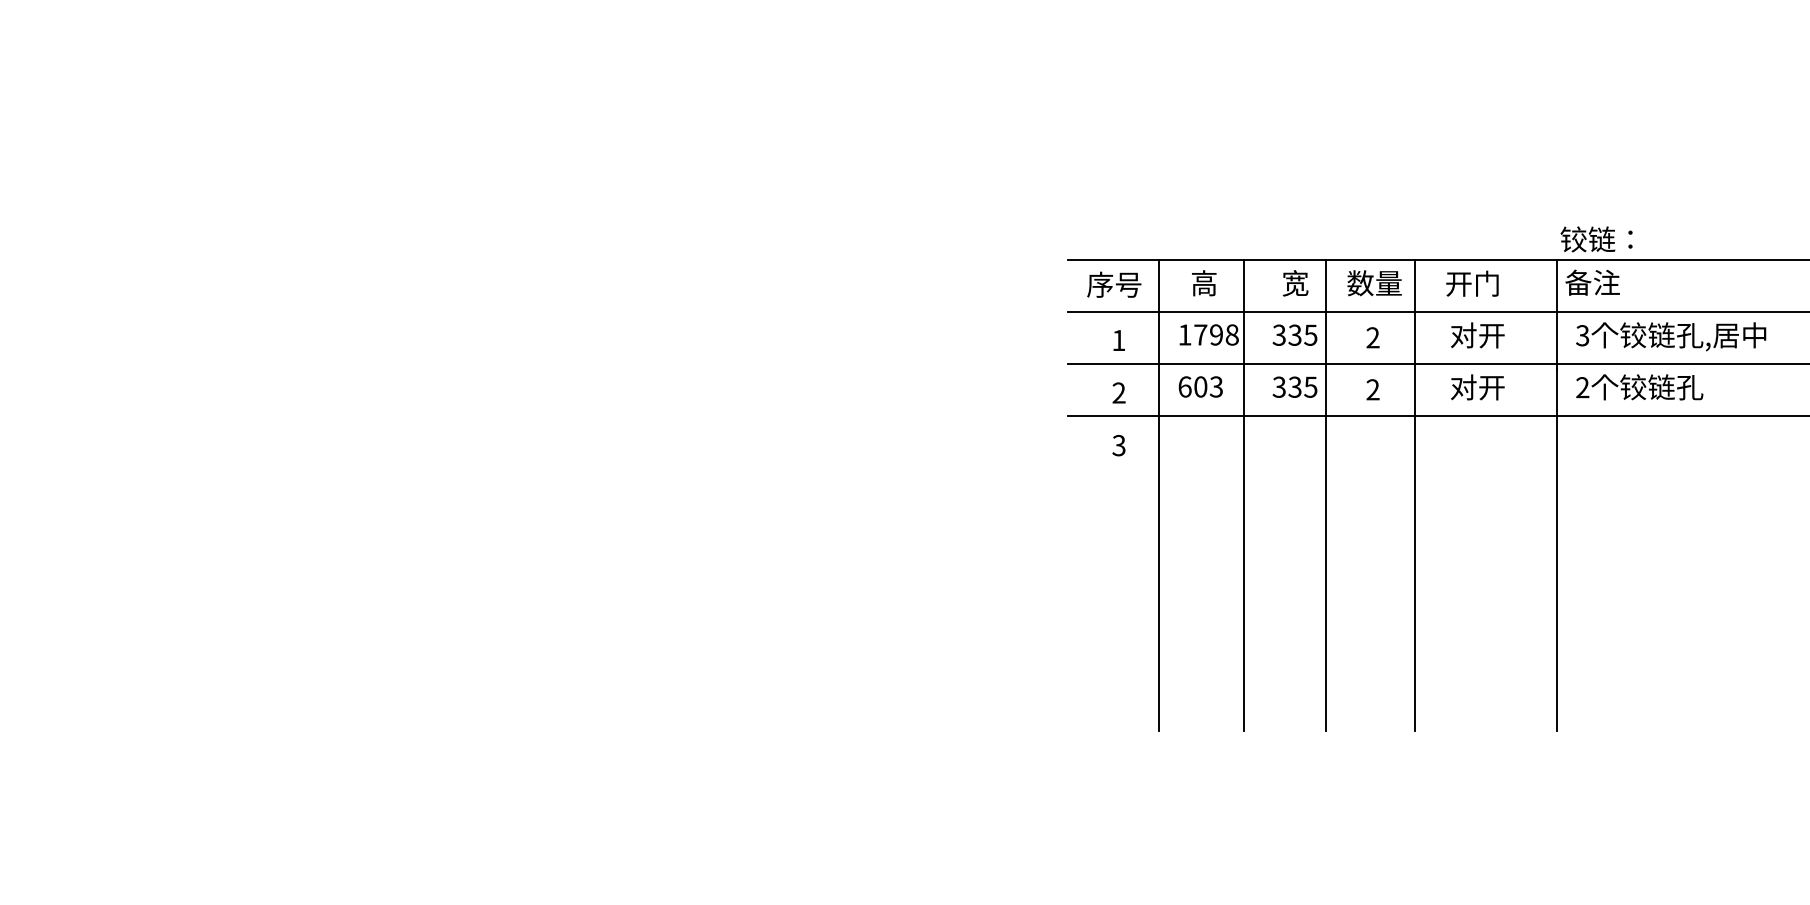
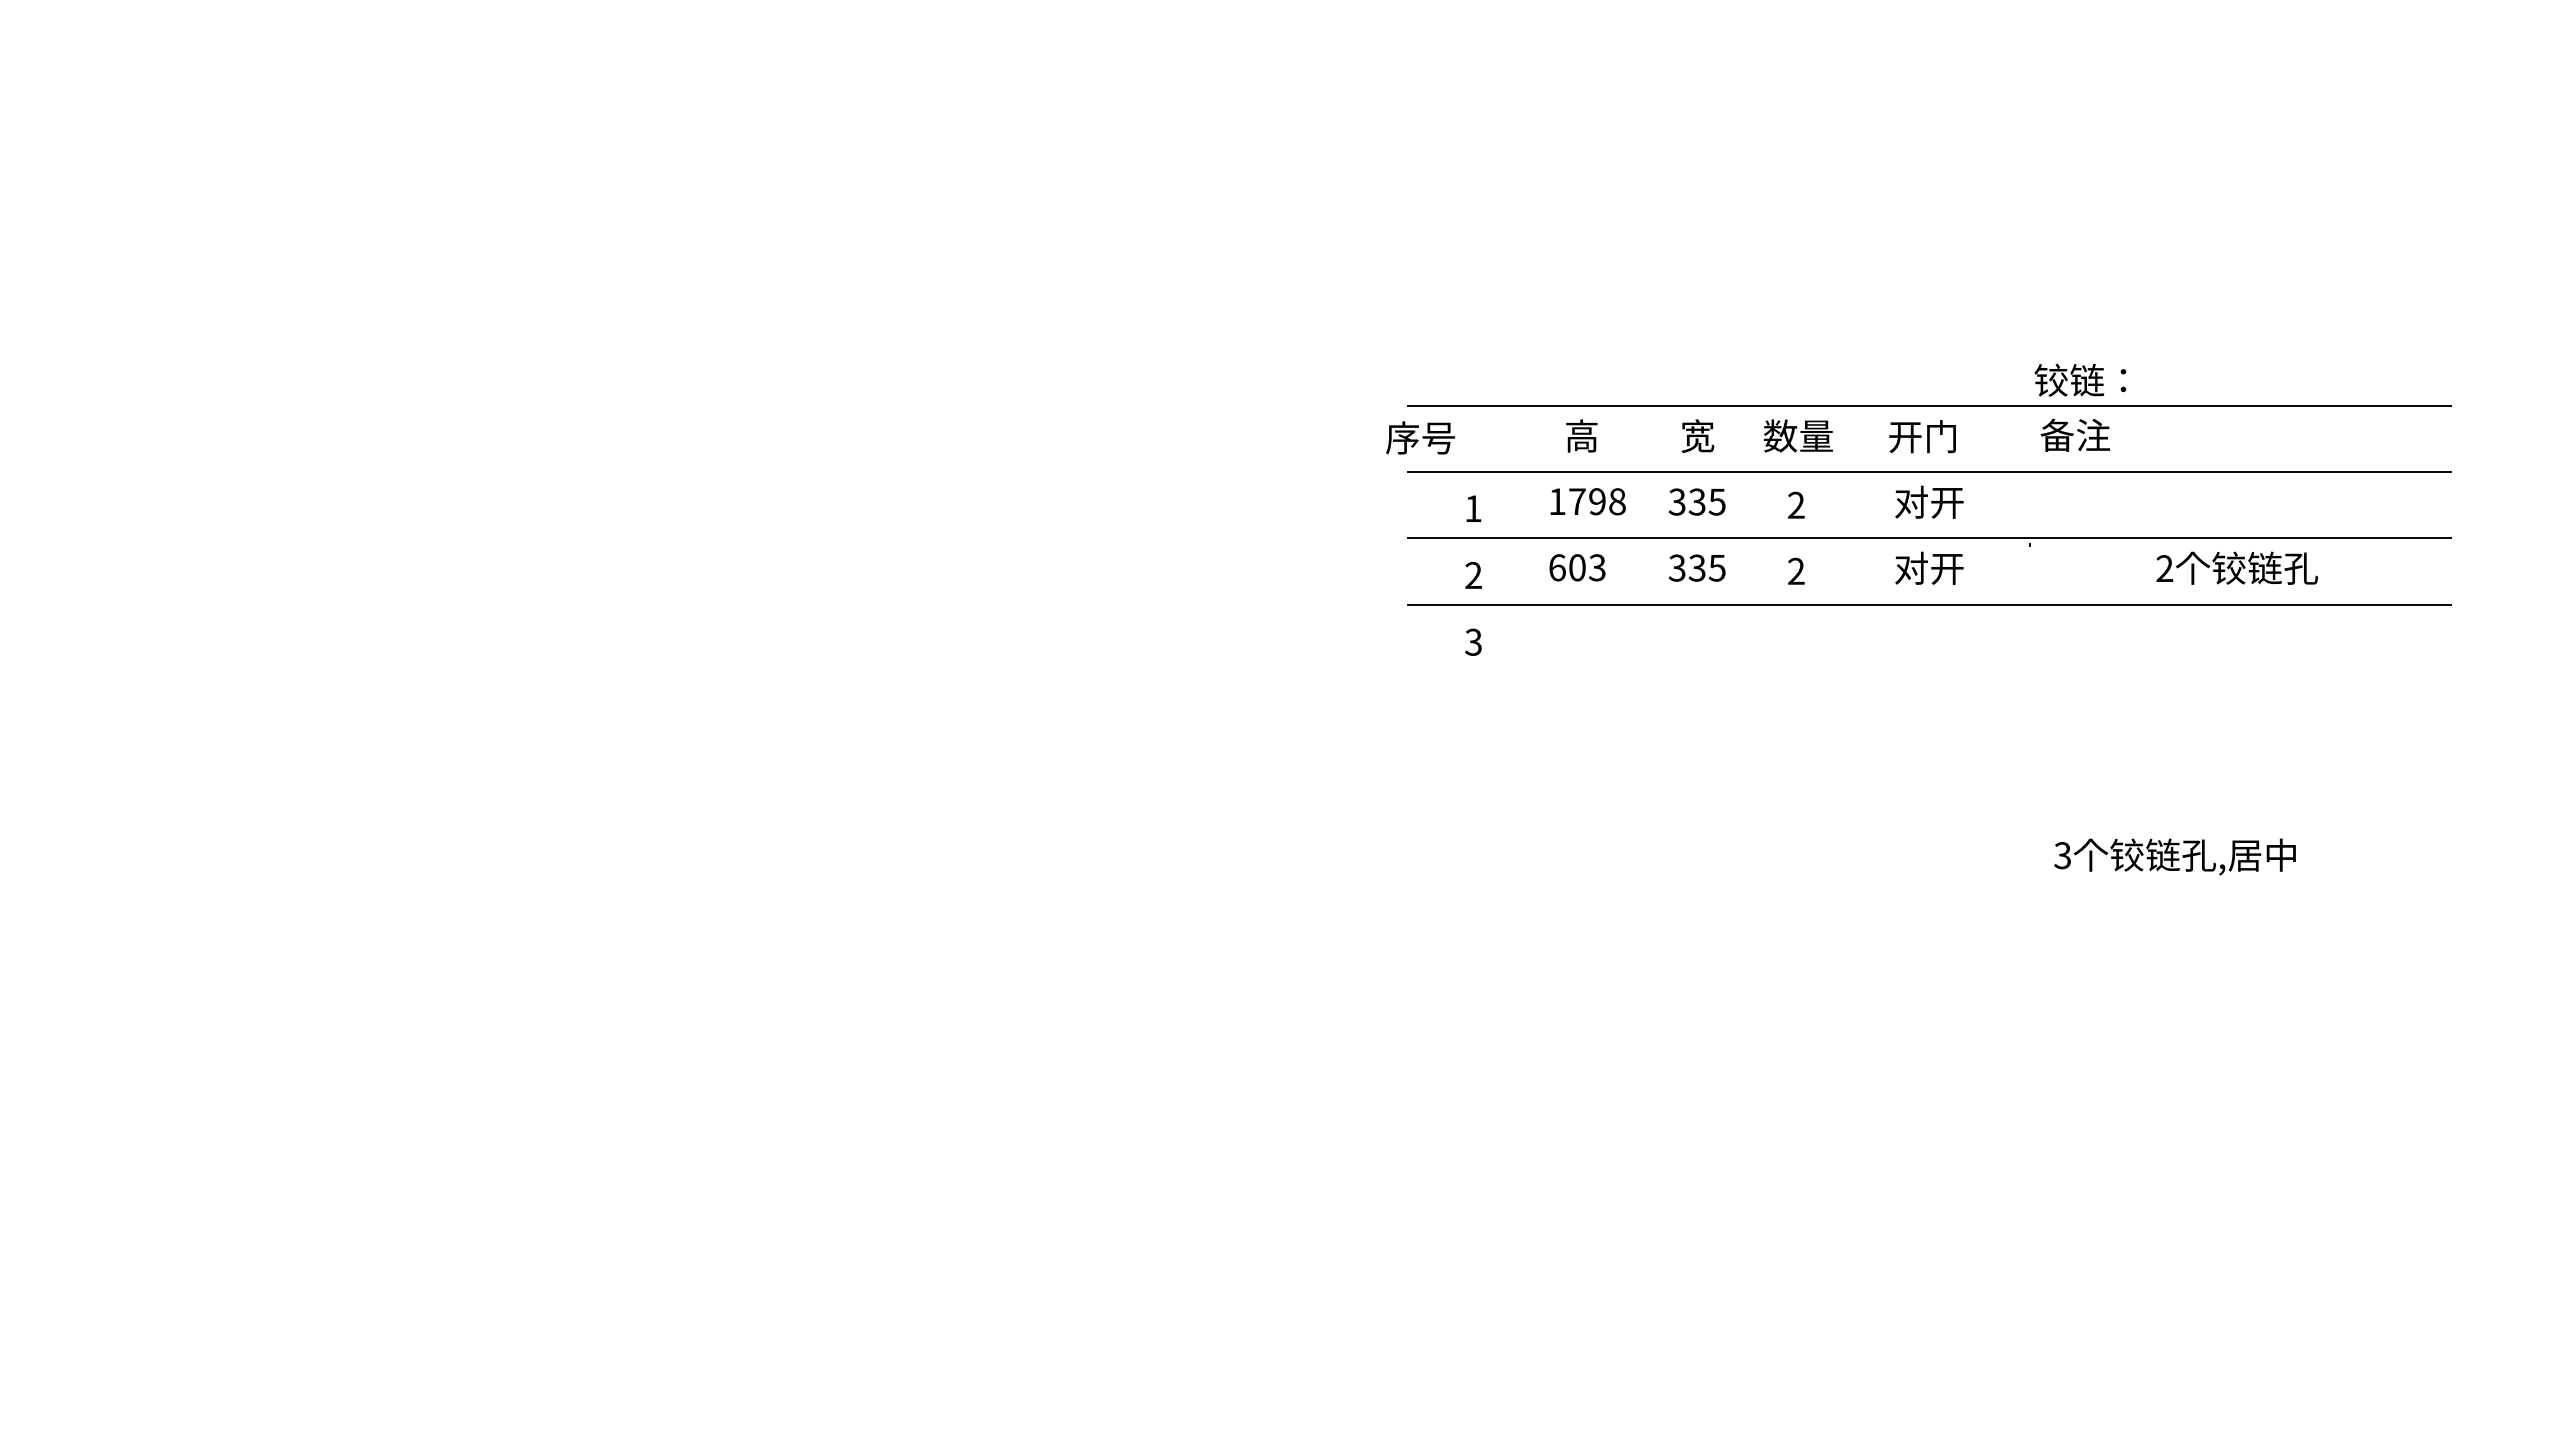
text: (1114, 284) -> (1420, 437), moved
text: (1670, 336) -> (2174, 856), moved
text: (1639, 386) -> (2236, 567), moved
line: (1159, 494) -> (1524, 704), removed
line: (1244, 494) -> (1632, 704), removed
line: (1326, 494) -> (1737, 704), removed
line: (1414, 494) -> (1849, 704), removed
line: (1556, 494) -> (2029, 704), removed

